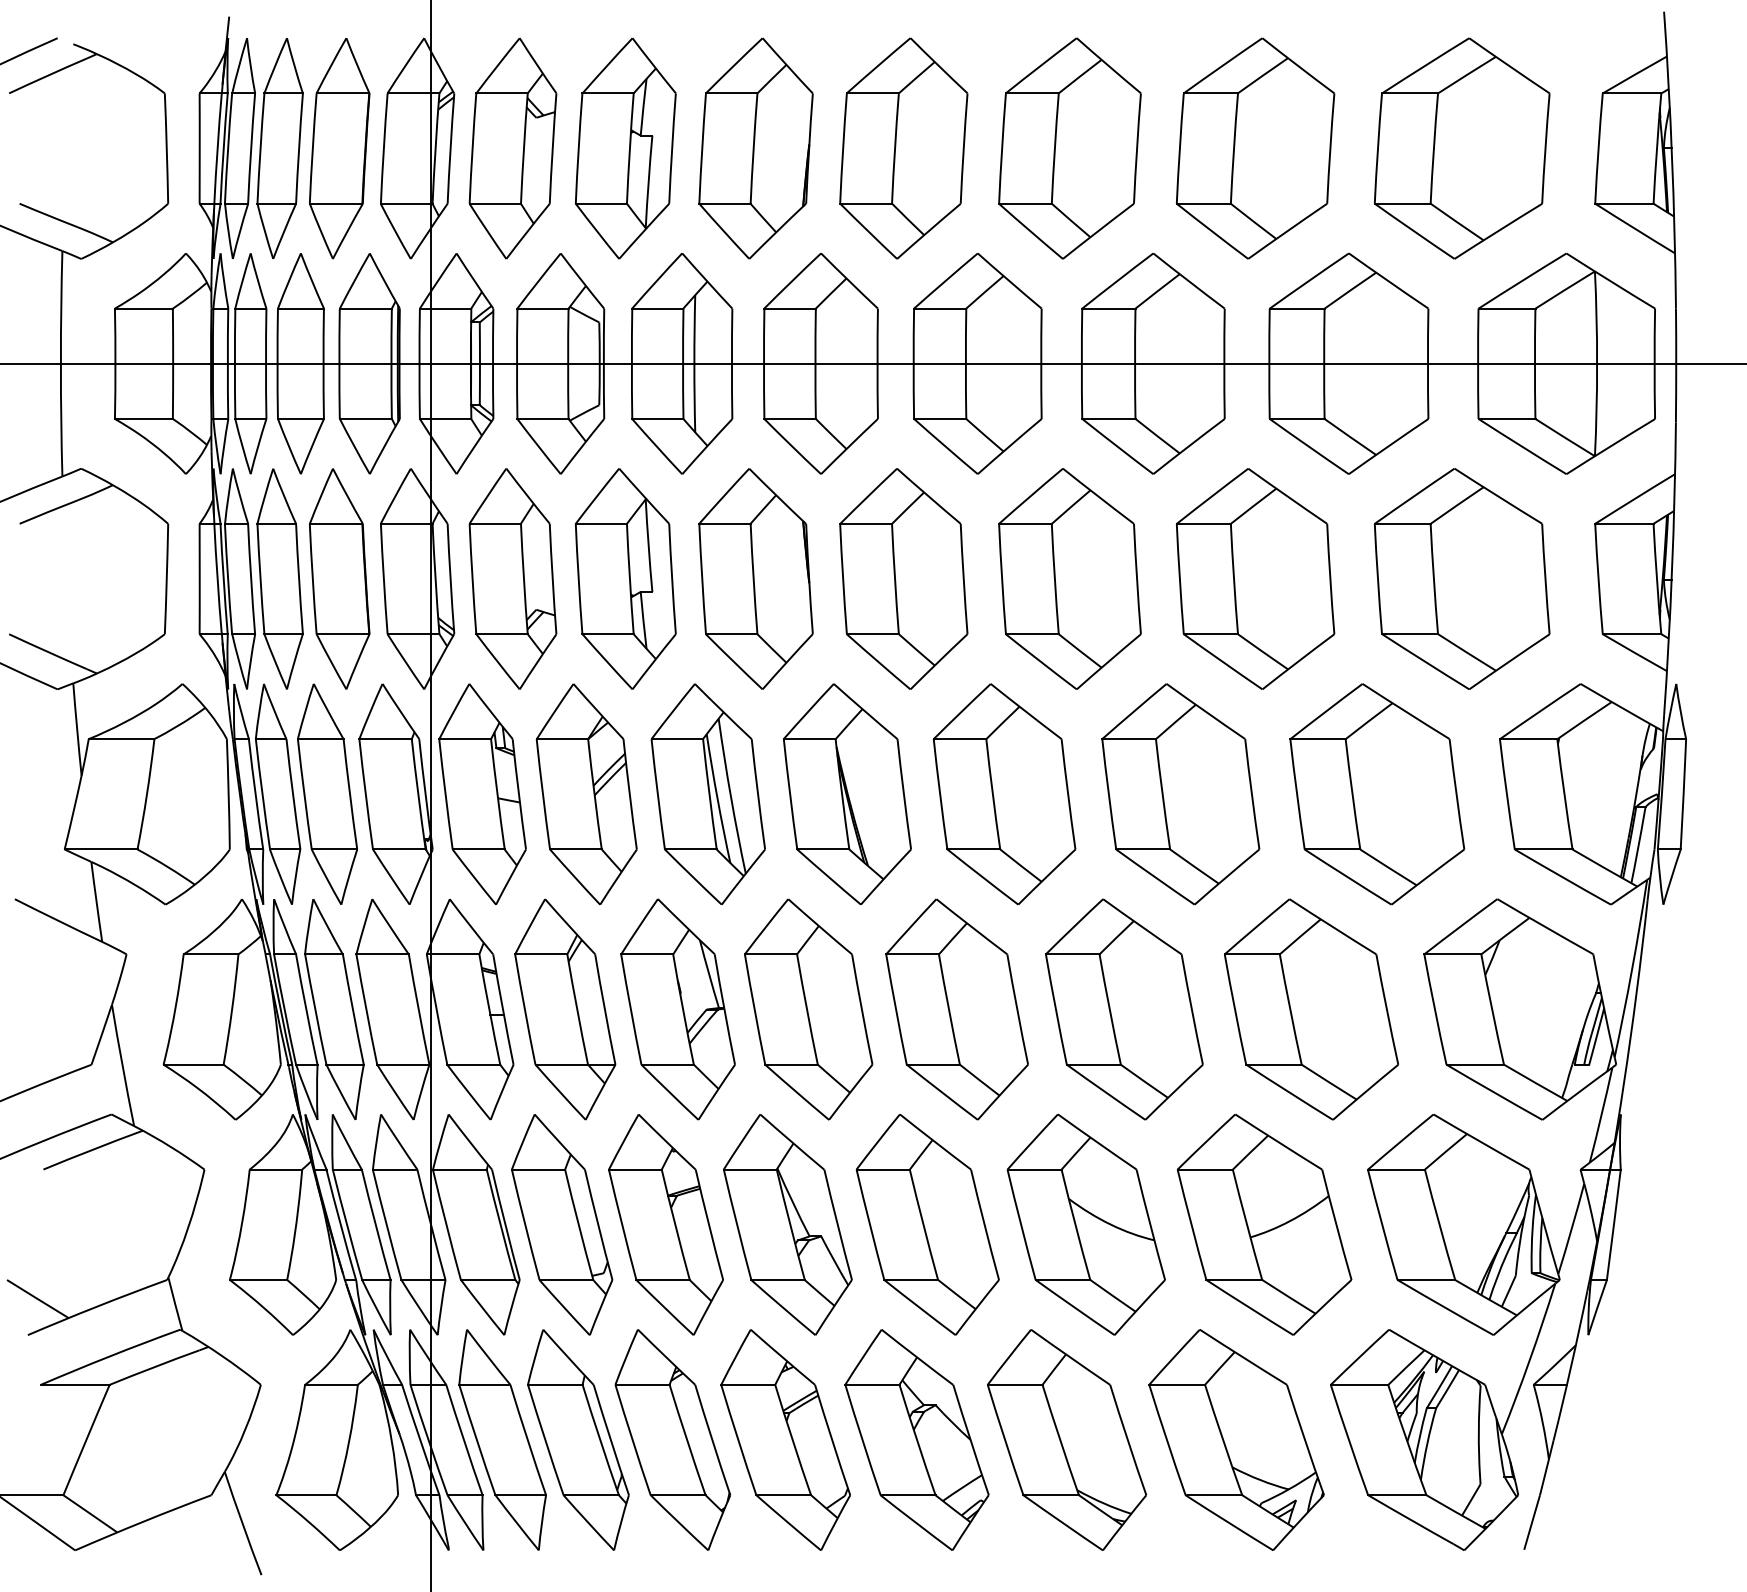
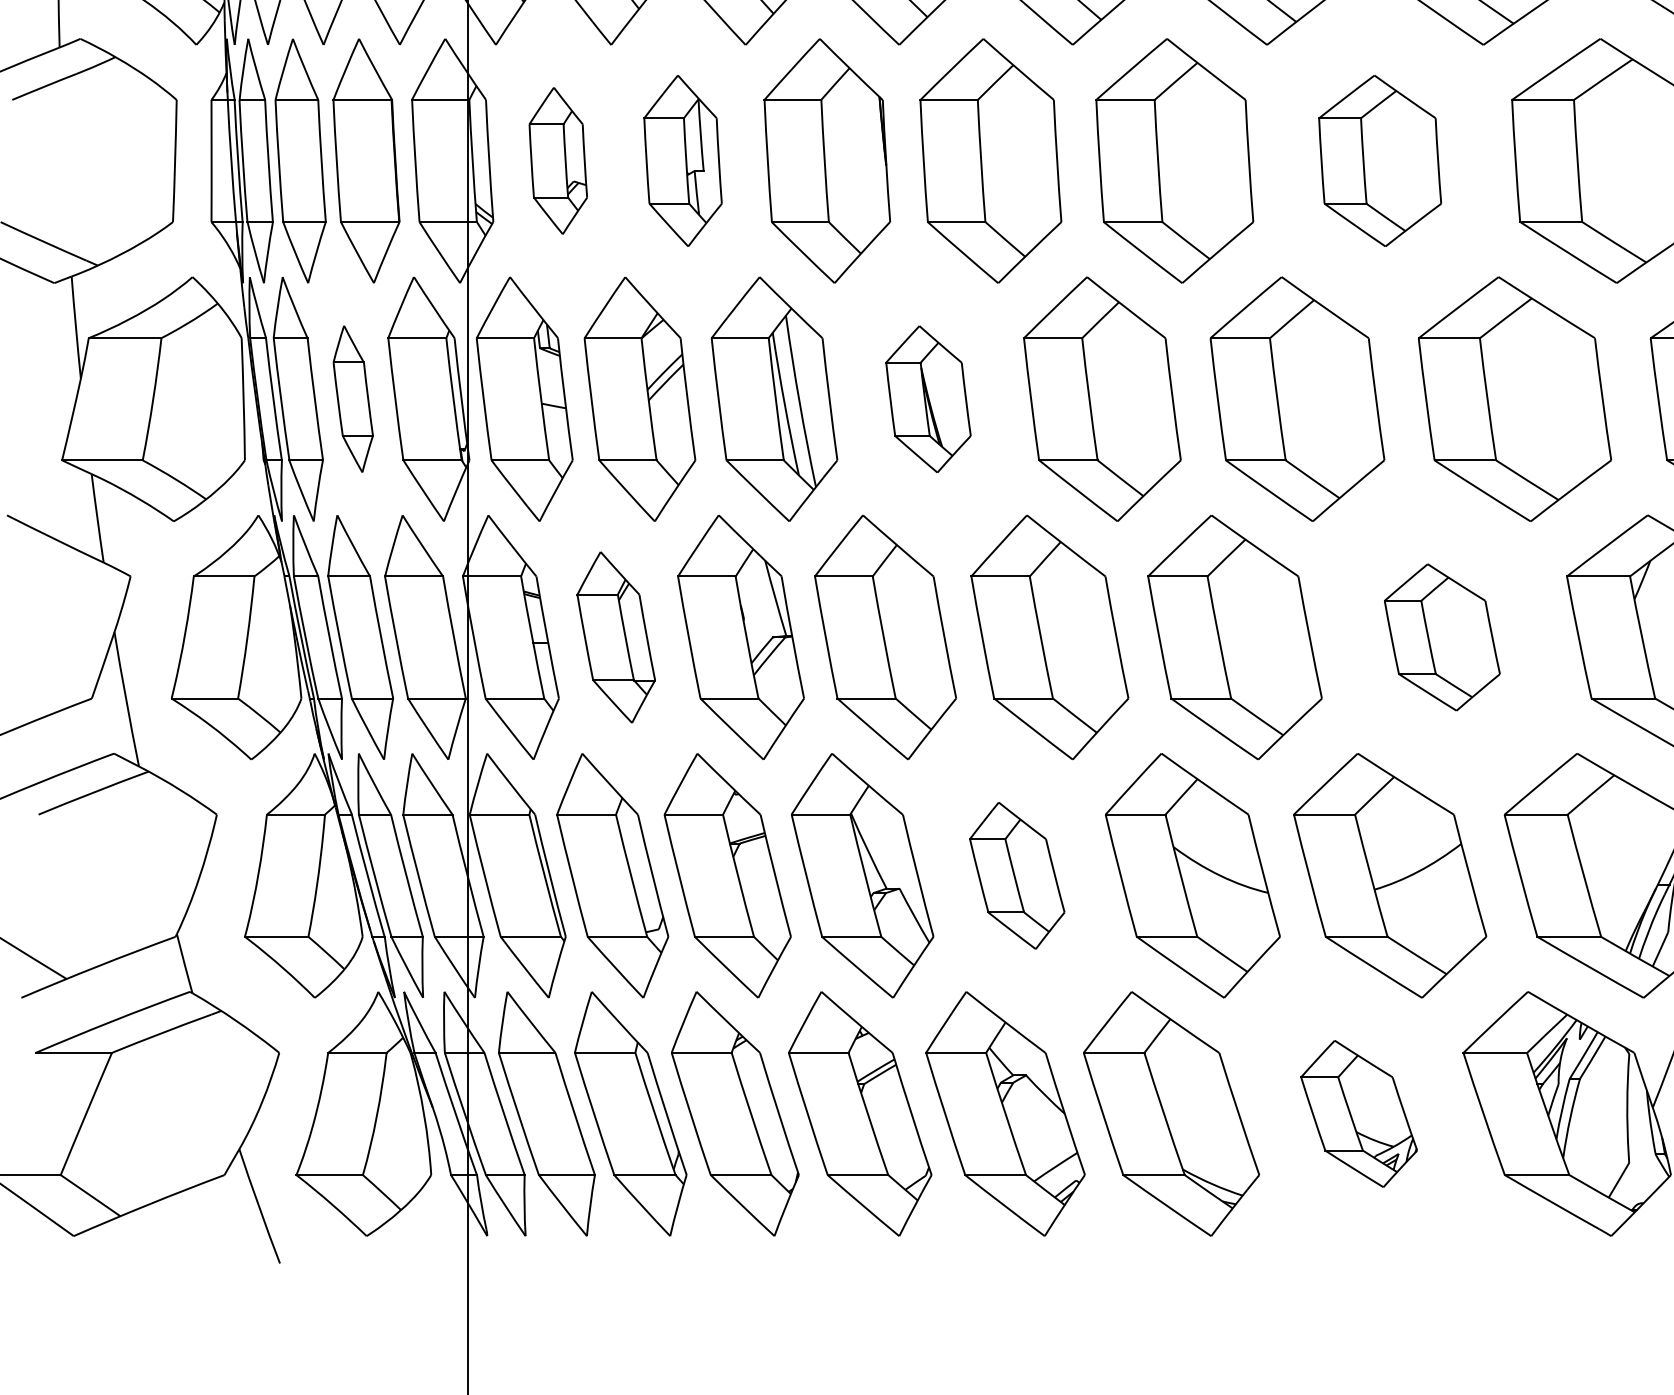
part: (512, 578) -> (557, 160), size x0.6
part: (625, 578) -> (682, 160), size x0.7
part: (1255, 578) -> (1380, 160), size x0.7
part: (327, 793) -> (353, 398), size x0.6
part: (847, 794) -> (928, 399), size x0.6
part: (565, 1009) -> (616, 637), size x0.7
part: (1311, 1009) -> (1442, 637), size x0.6
part: (927, 1224) -> (1017, 875), size x0.6
part: (1236, 1439) -> (1359, 1113), size x0.6

